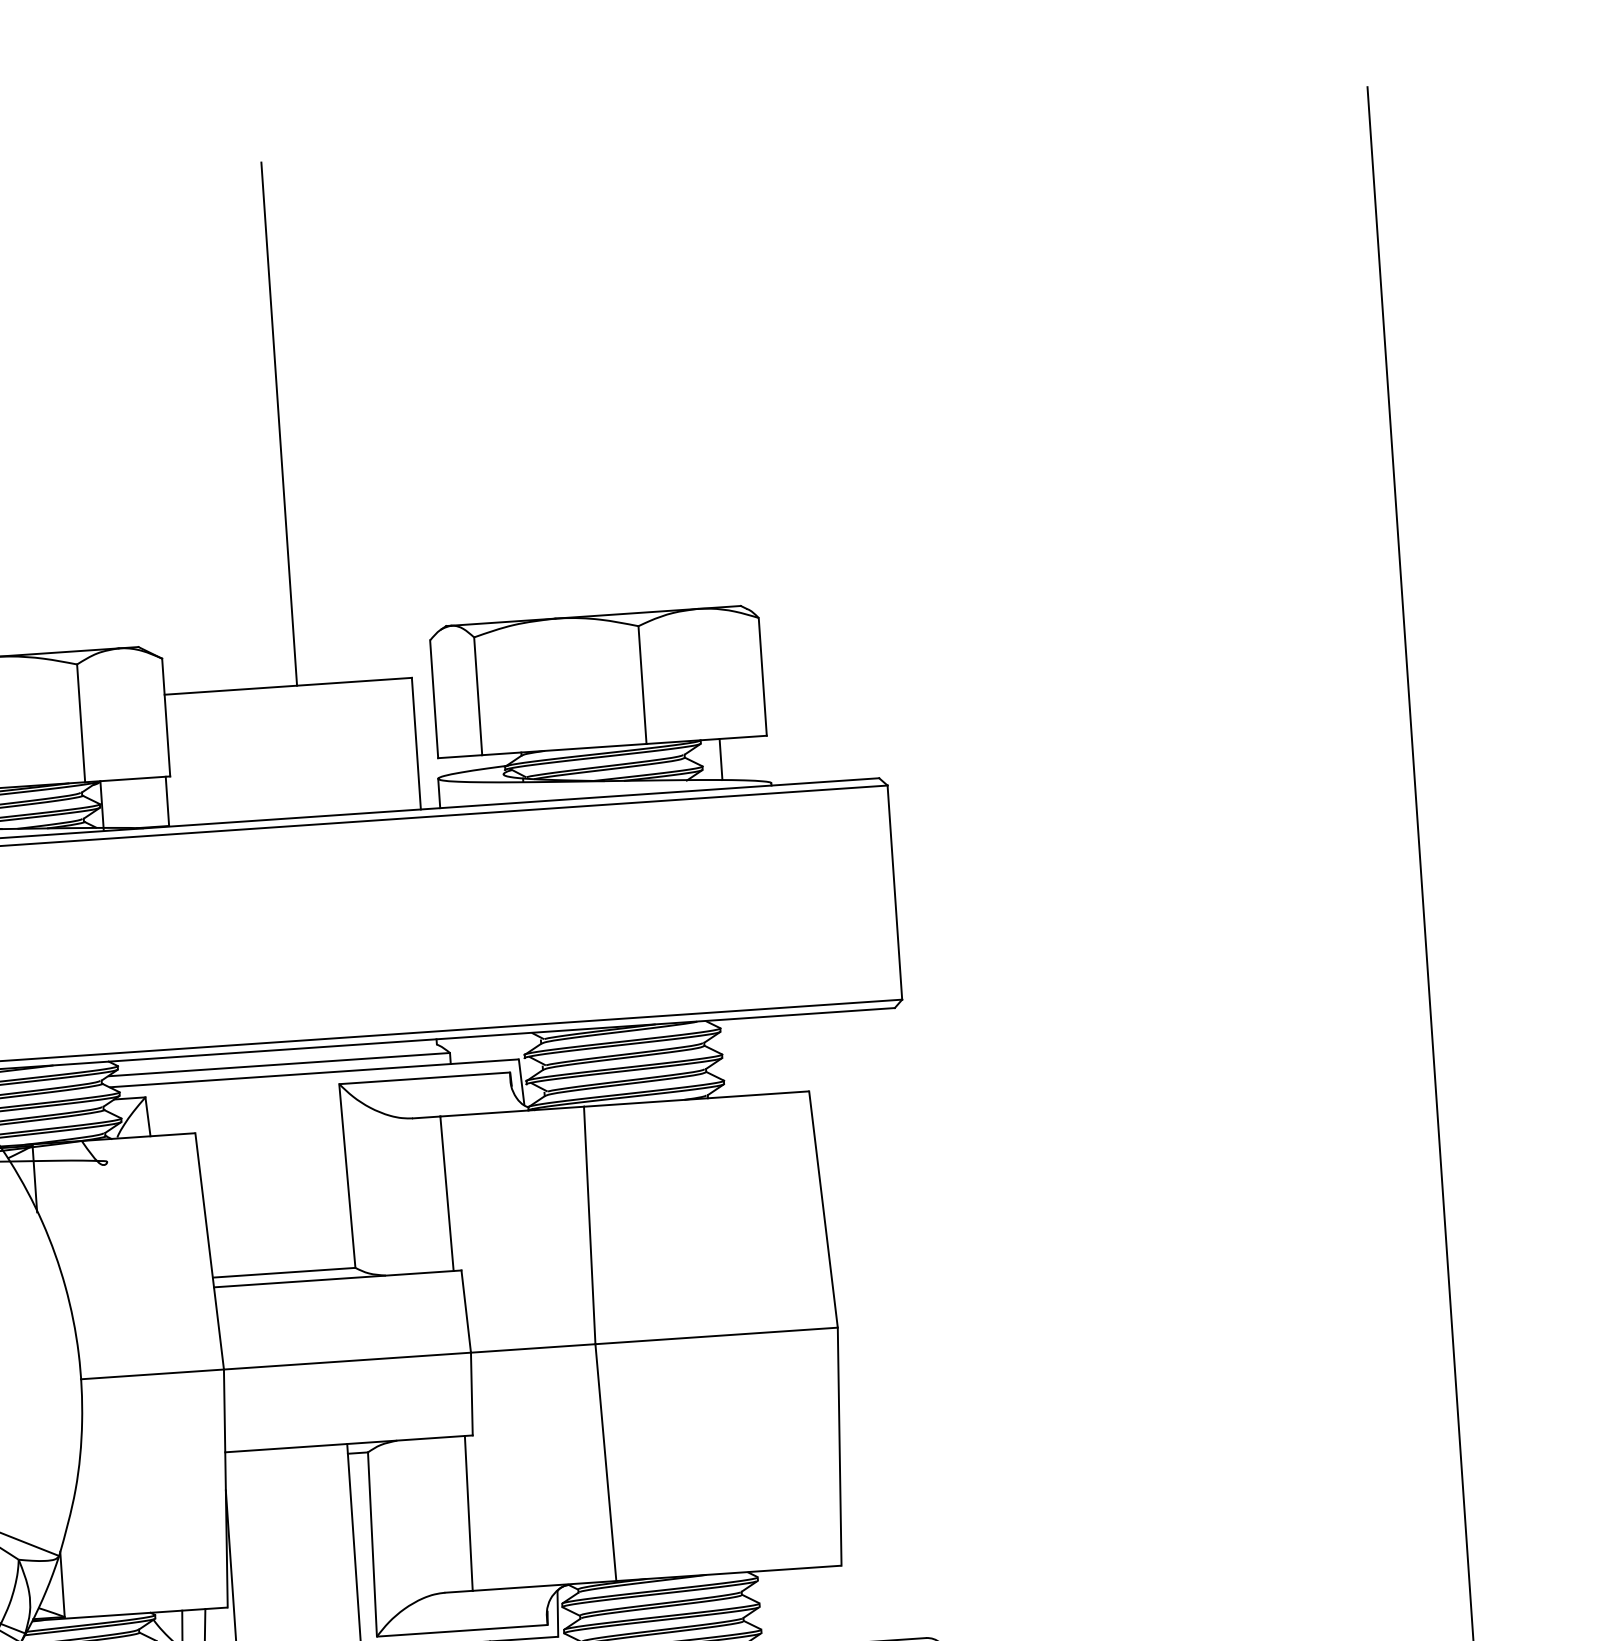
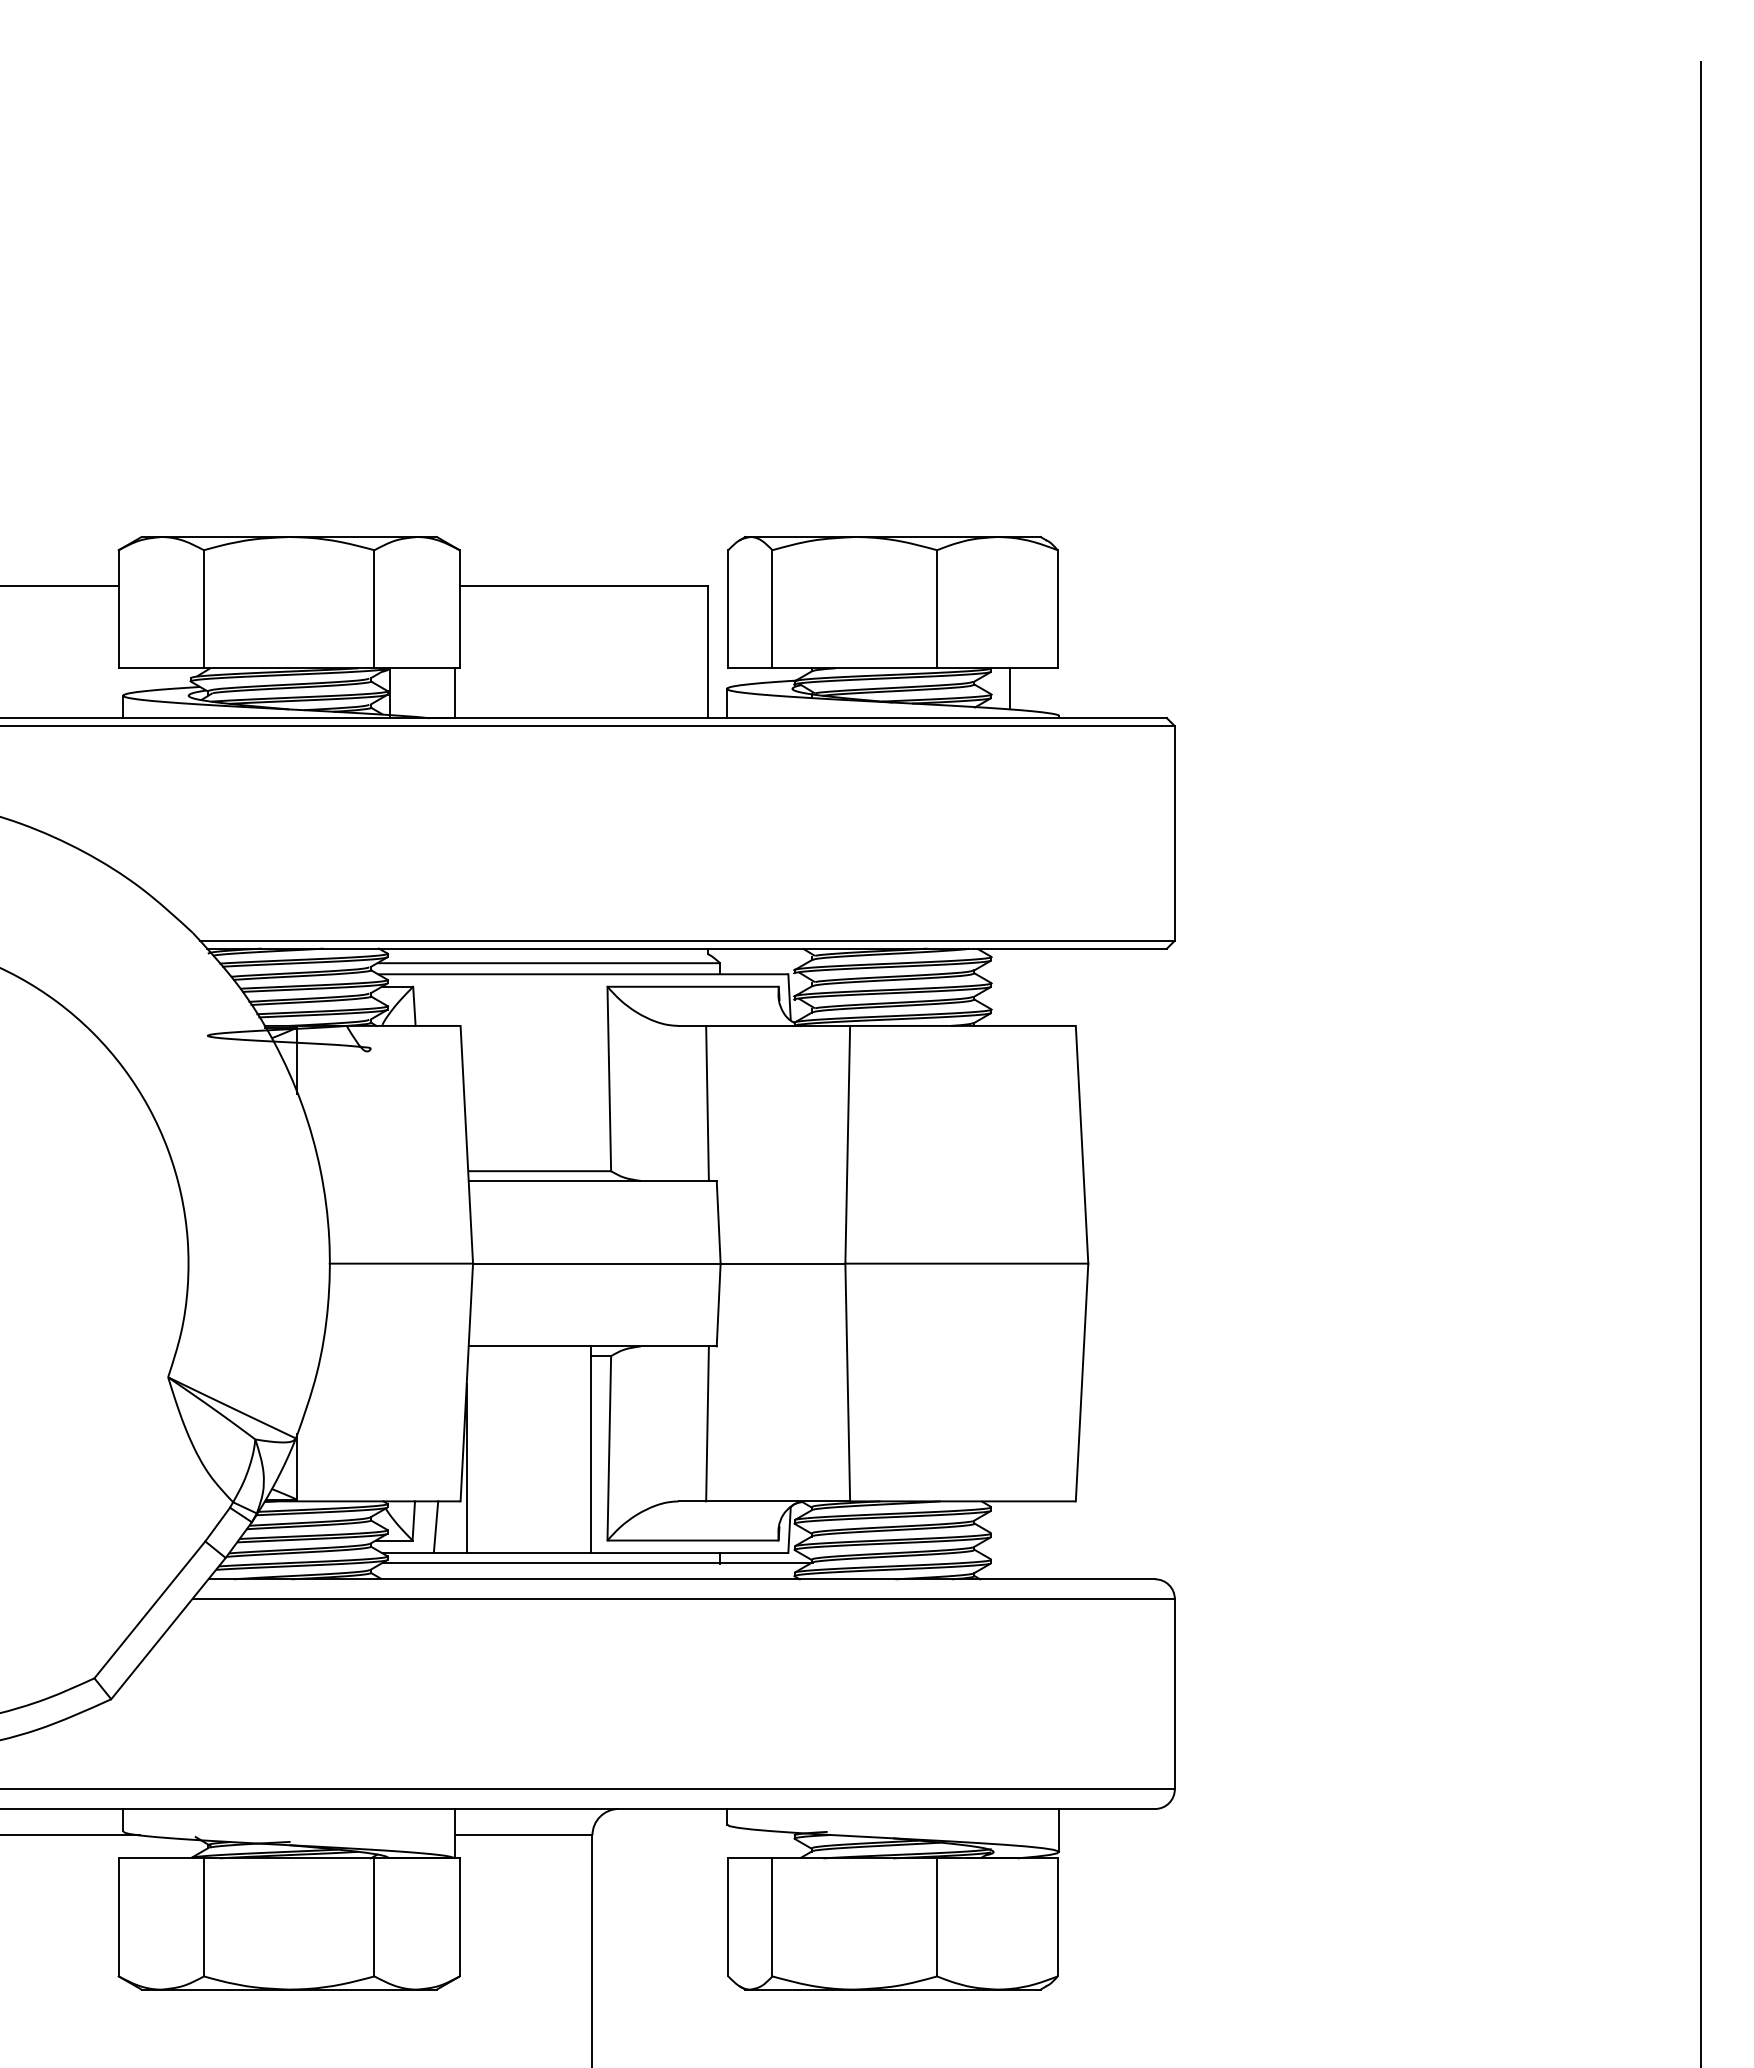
line: (279, 424) -> (592, 324), removed

